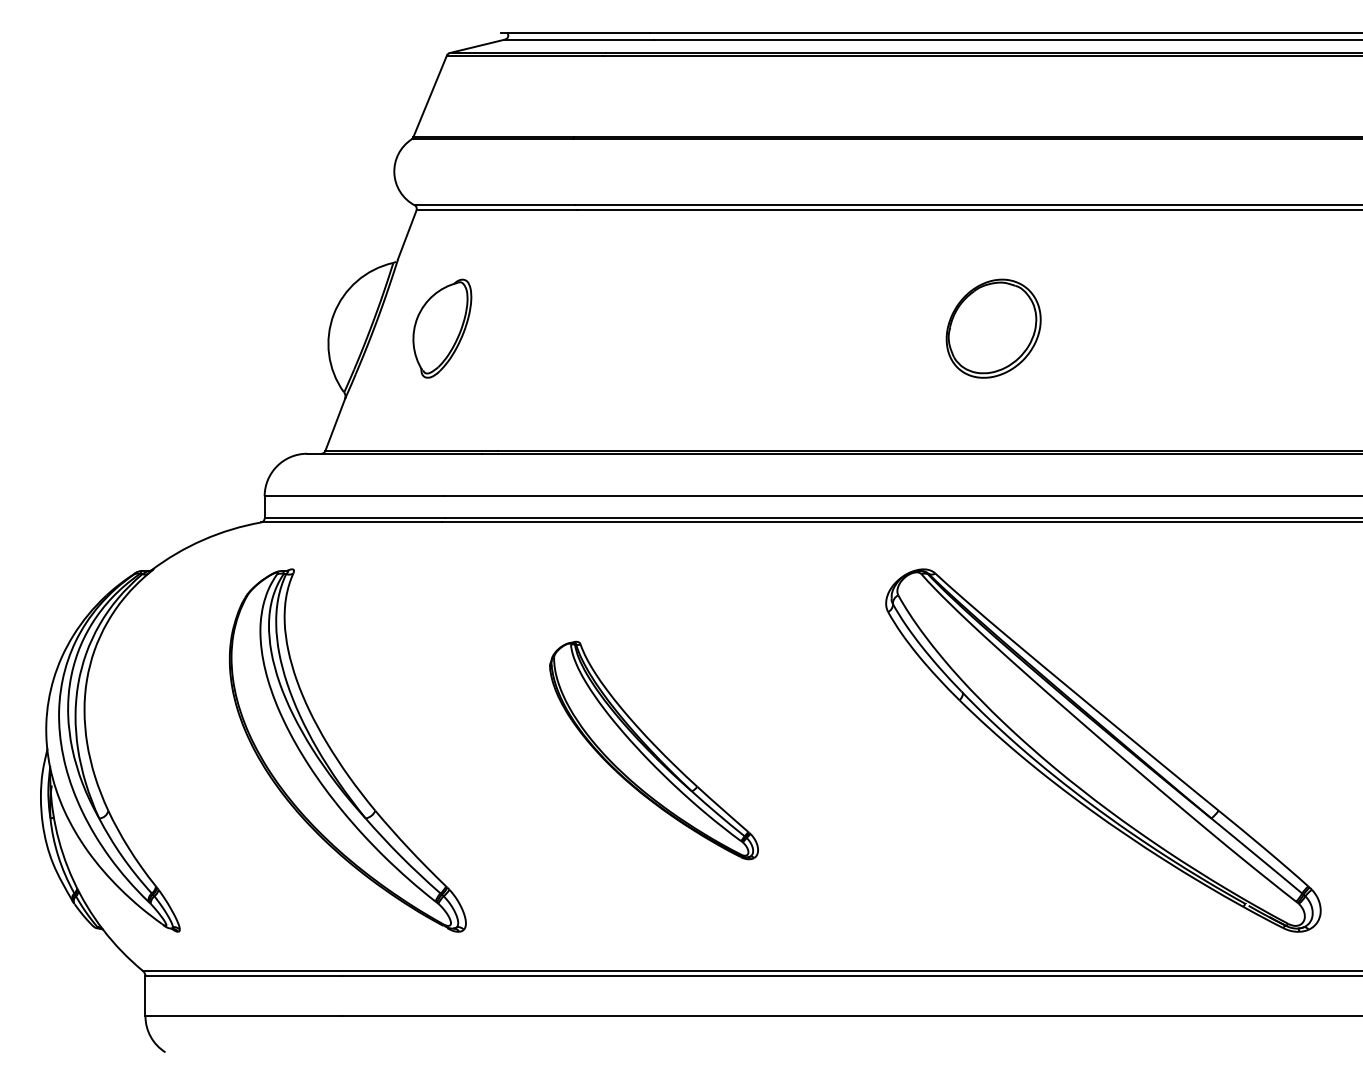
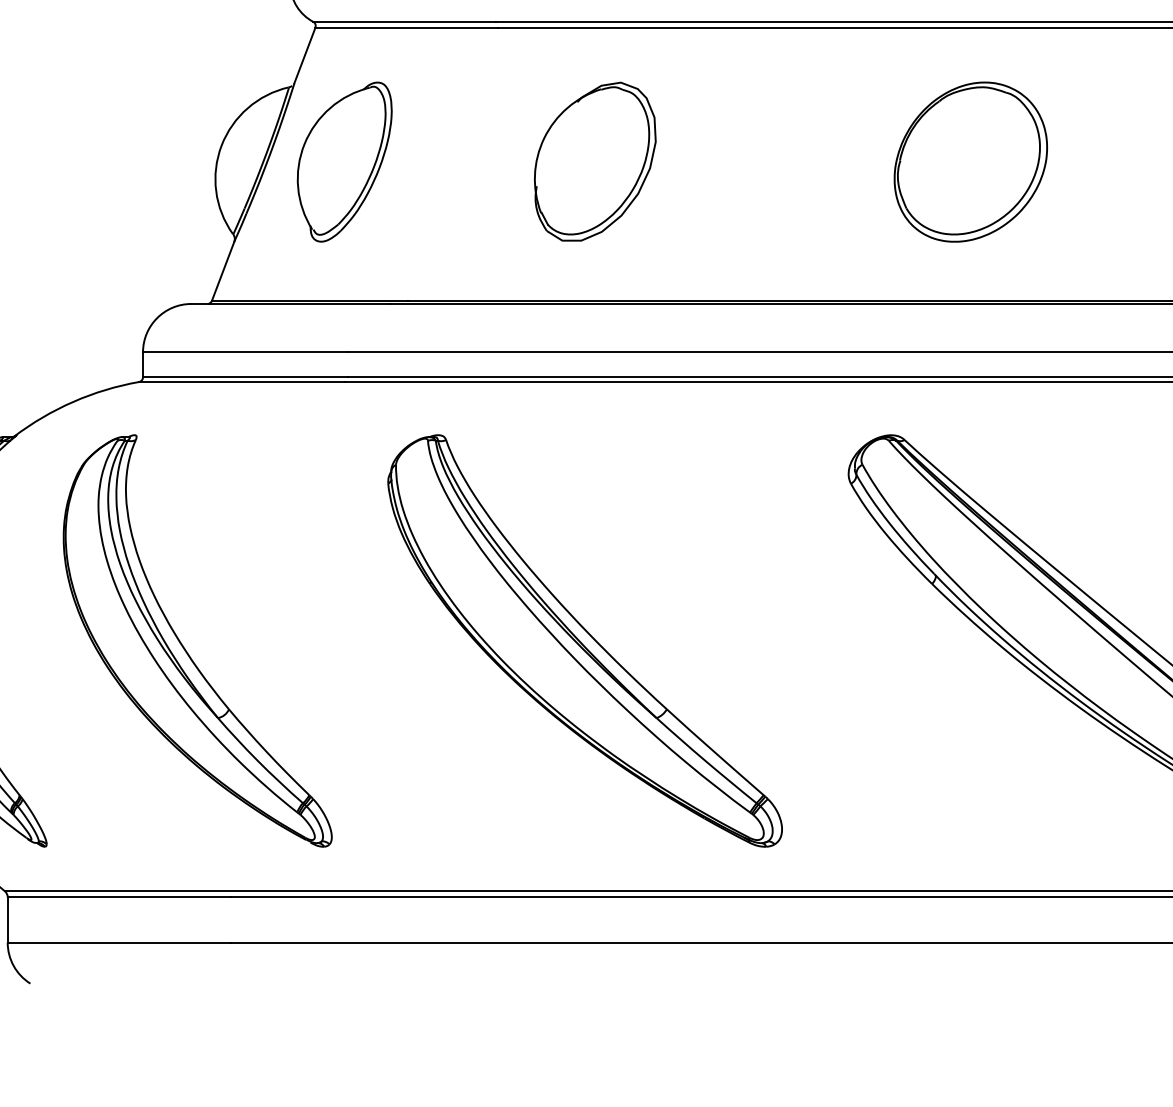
part: (662, 327) -> (594, 160), added
part: (442, 328) -> (344, 161), size x1.43
part: (993, 328) -> (970, 161), size x1.43
part: (653, 750) -> (584, 640), size x1.67
part: (337, 757) -> (185, 648), moved

